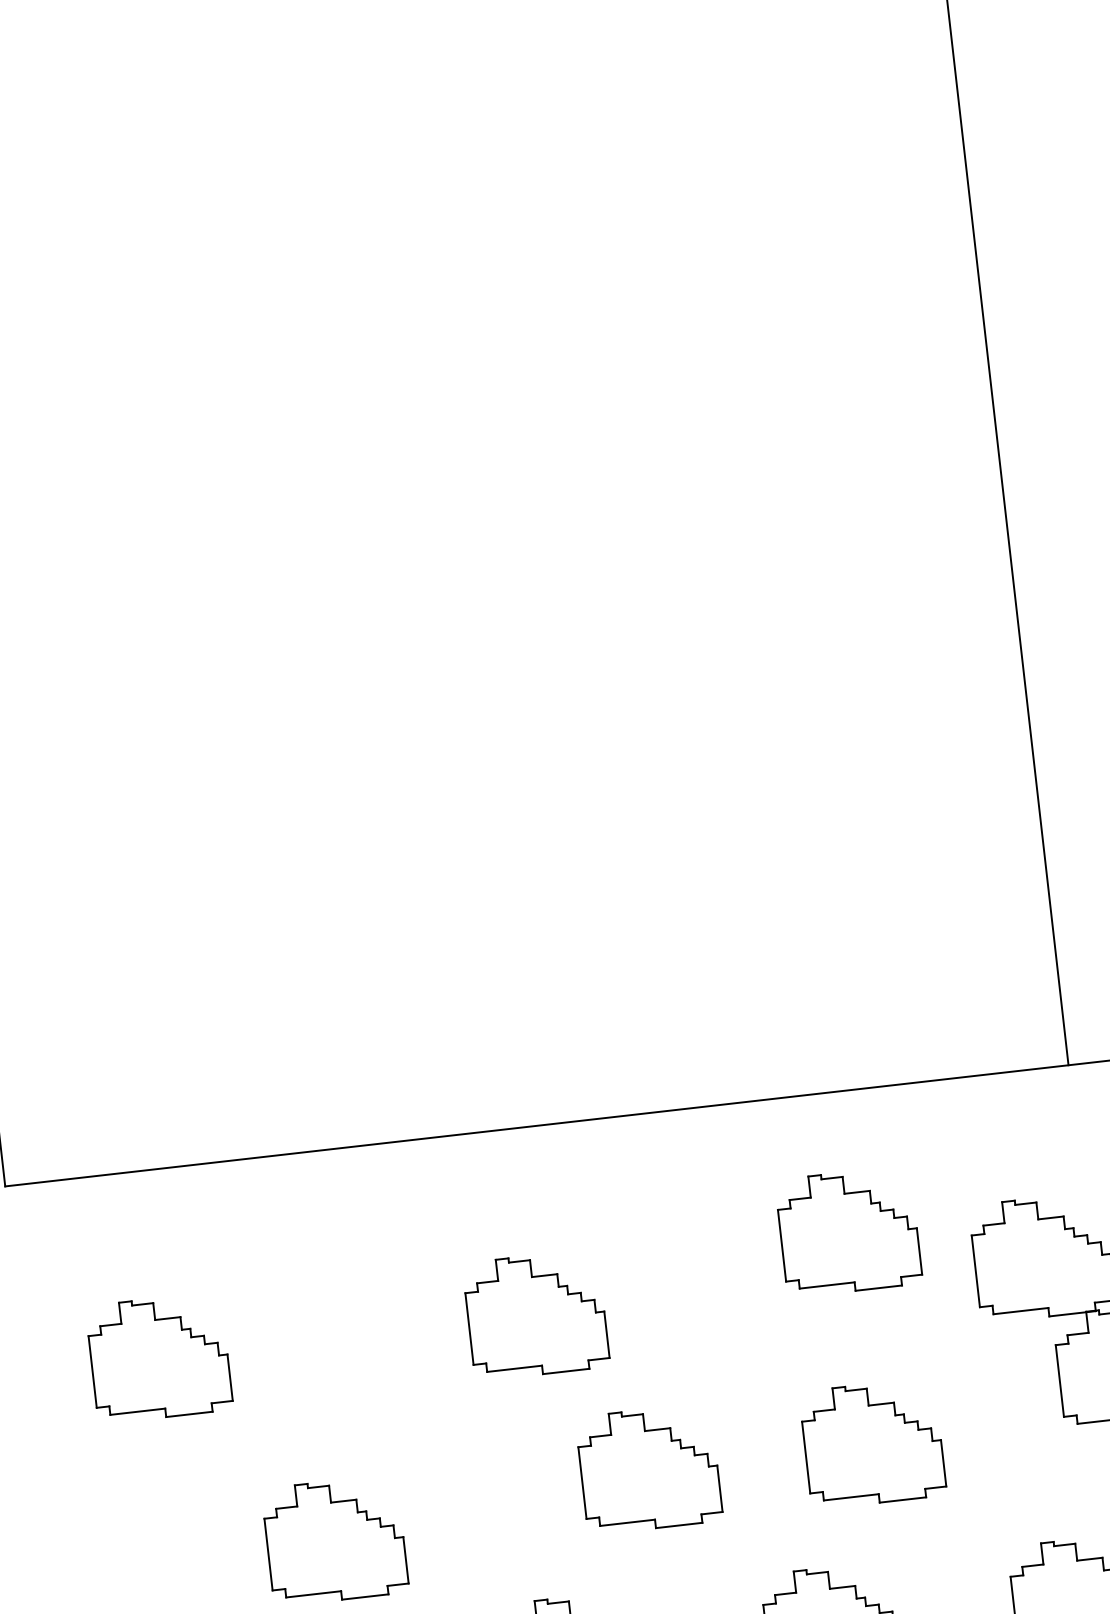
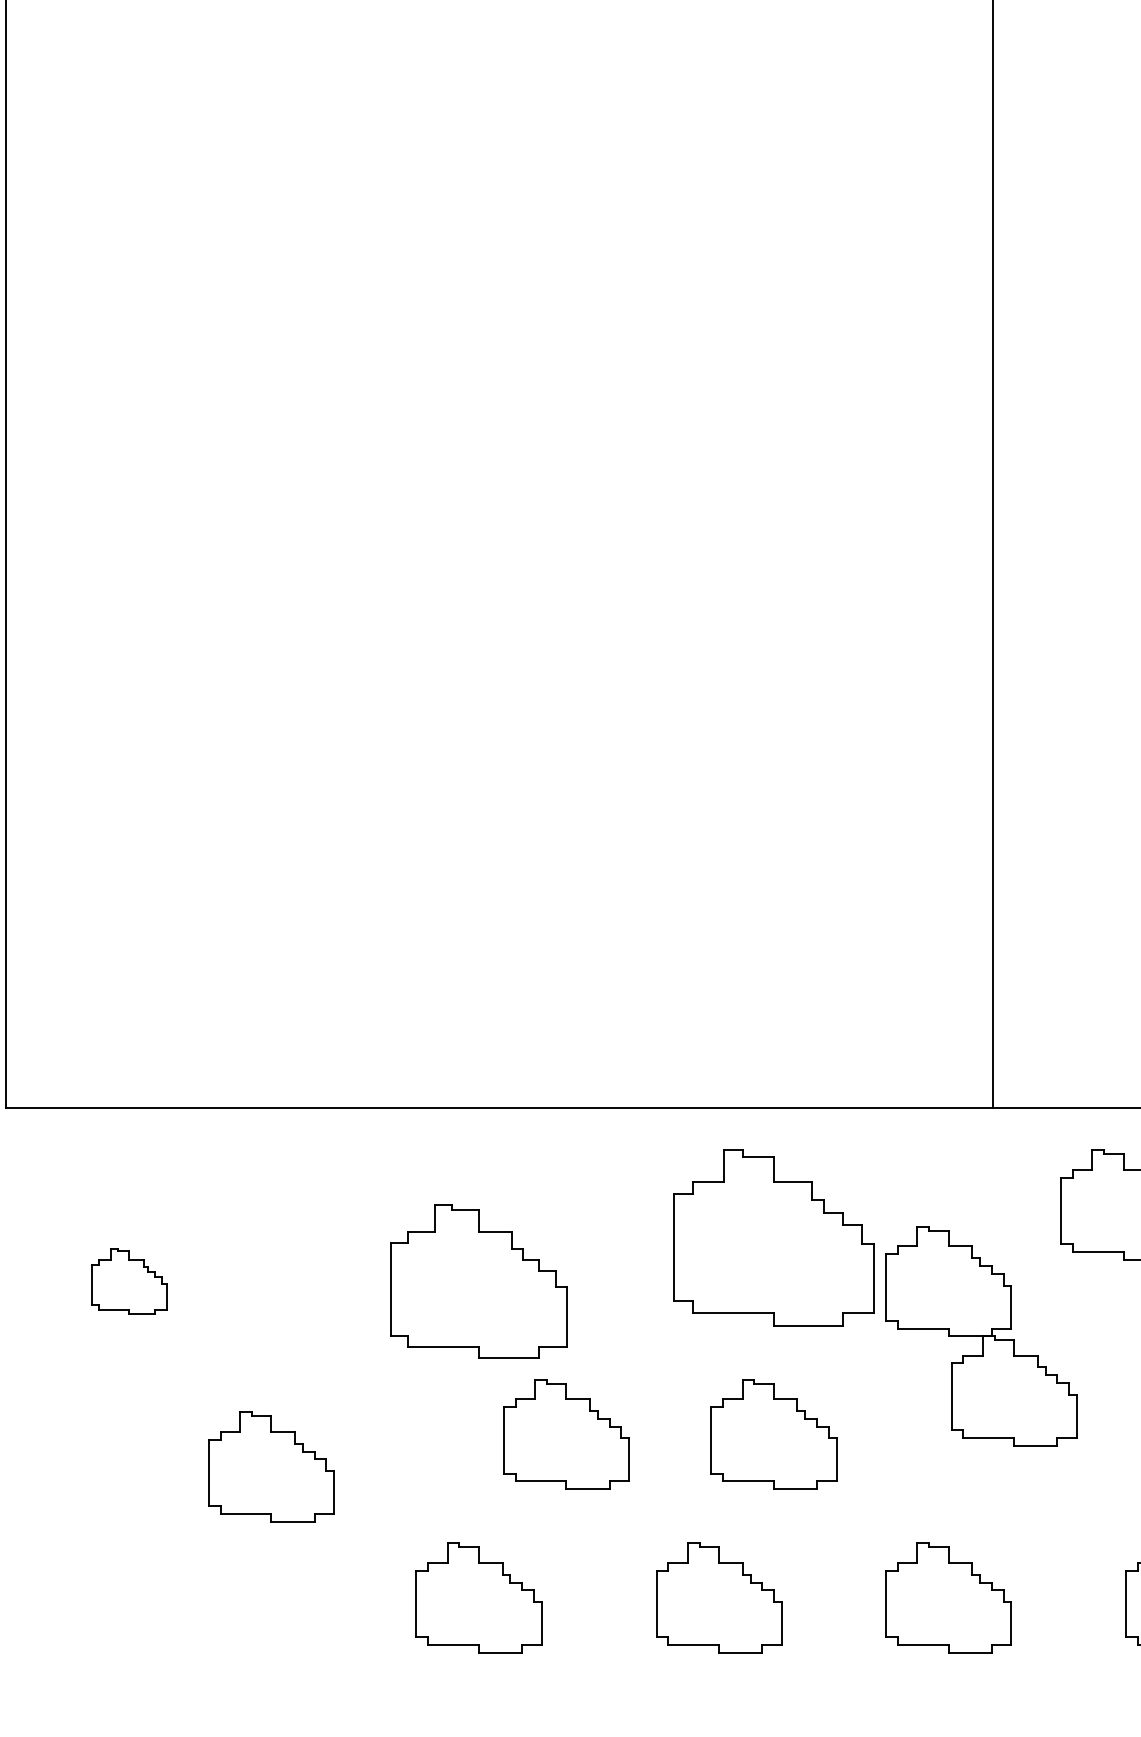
part: (848, 1231) -> (773, 1237), size x1.6
part: (535, 1314) -> (478, 1281), size x1.4
part: (159, 1357) -> (129, 1281), size x0.6

